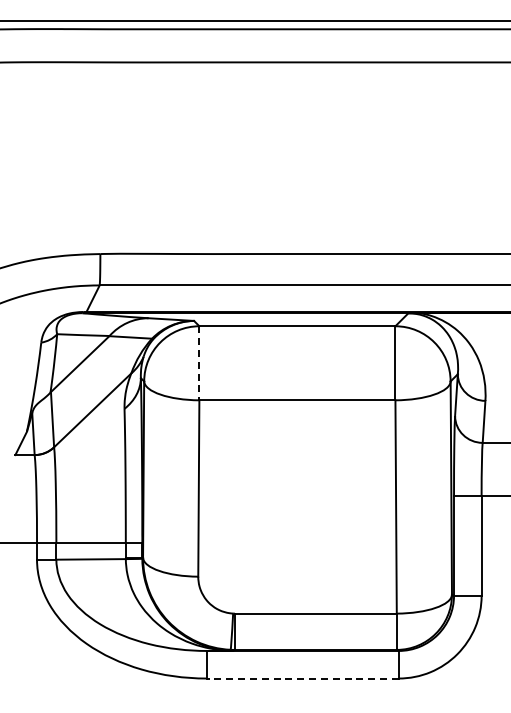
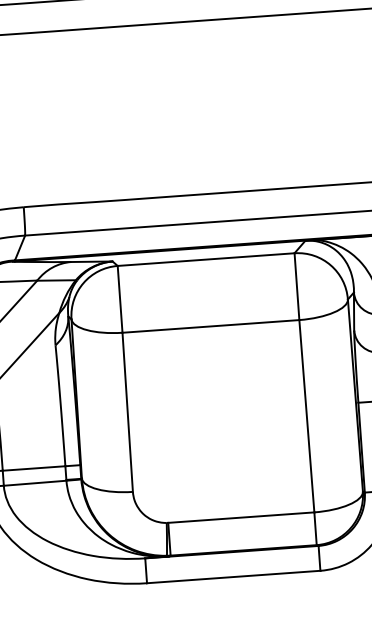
line: (199, 363) -> (120, 299), dashed -> solid
line: (302, 678) -> (233, 577), dashed -> solid

